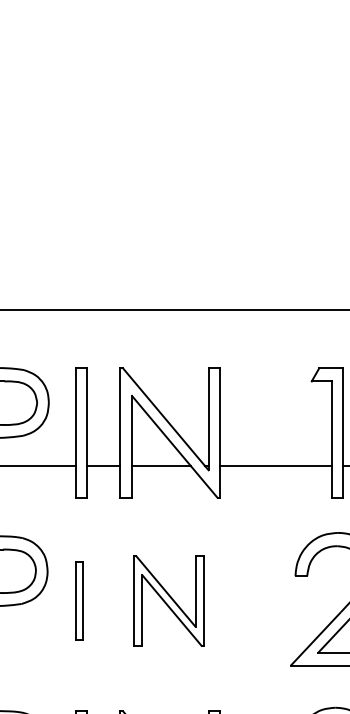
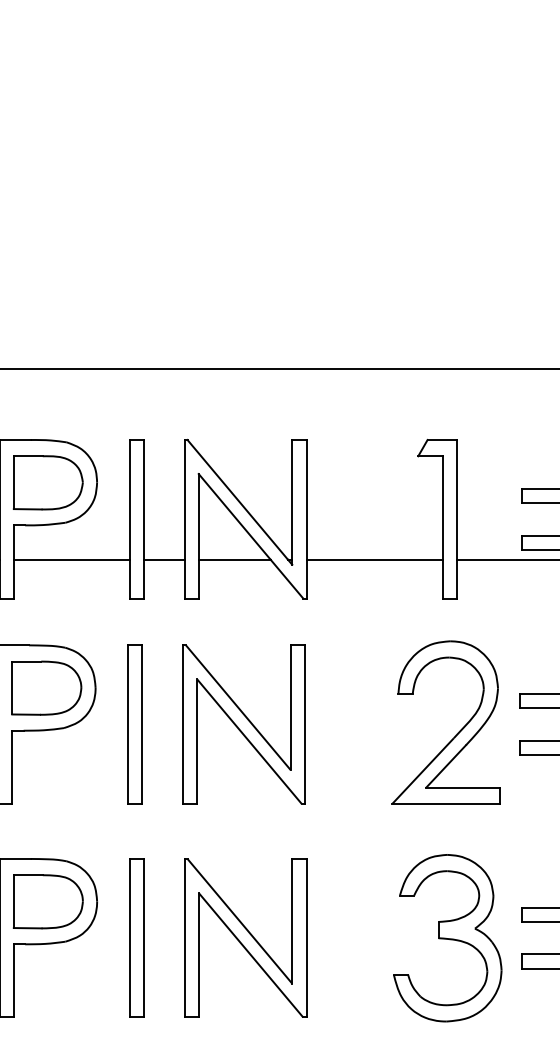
part: (79, 601) -> (134, 724), size x1.67
part: (168, 601) -> (243, 724), size x1.43

